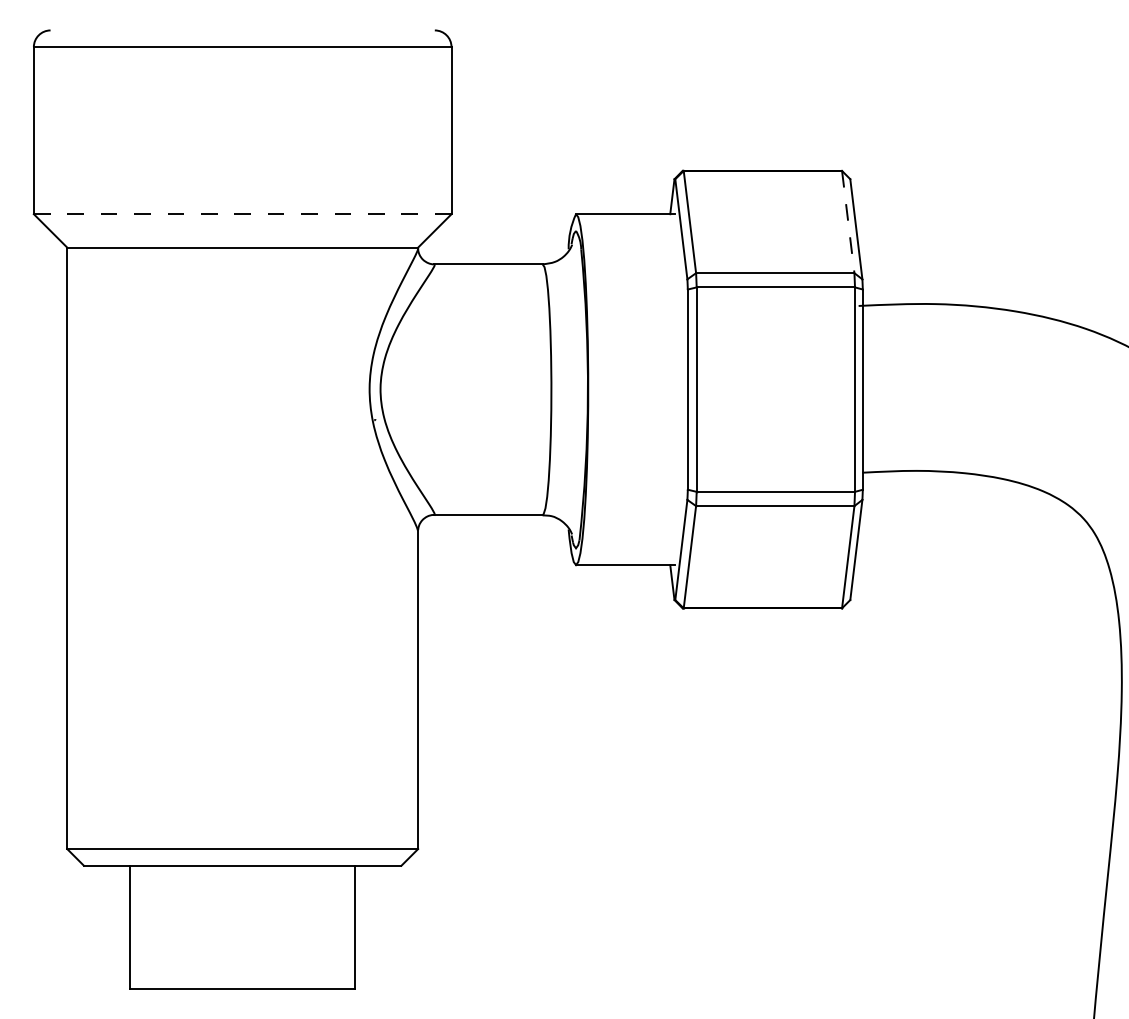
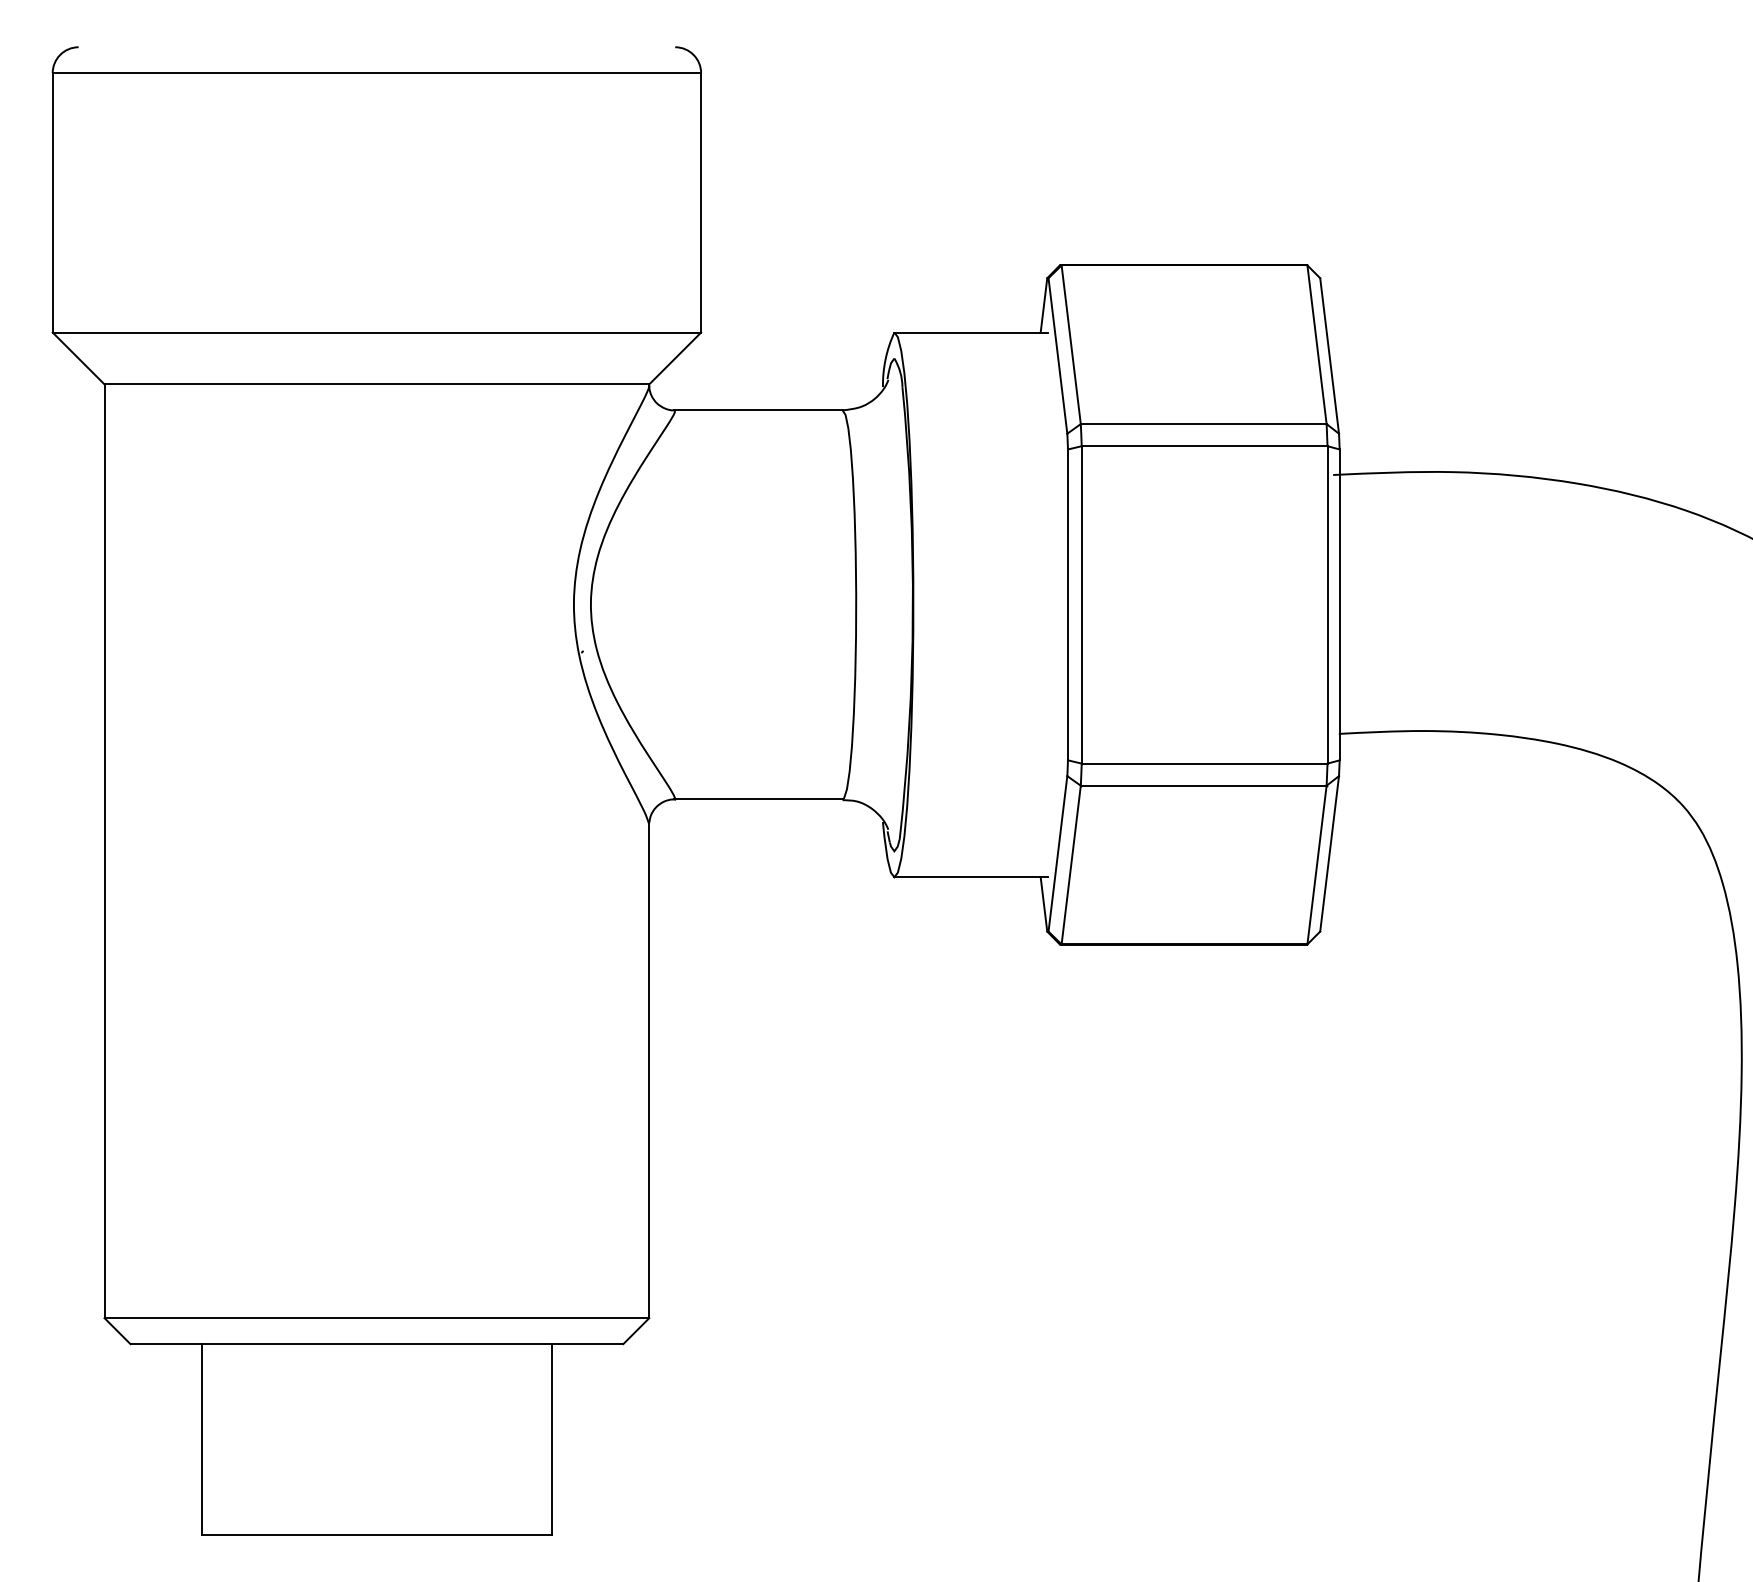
line: (242, 214) -> (376, 333), dashed -> solid
line: (848, 222) -> (1317, 345), dashed -> solid

